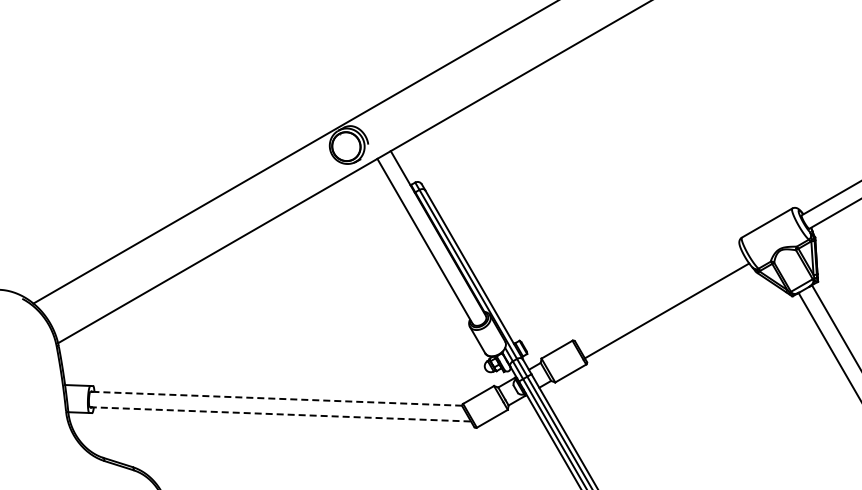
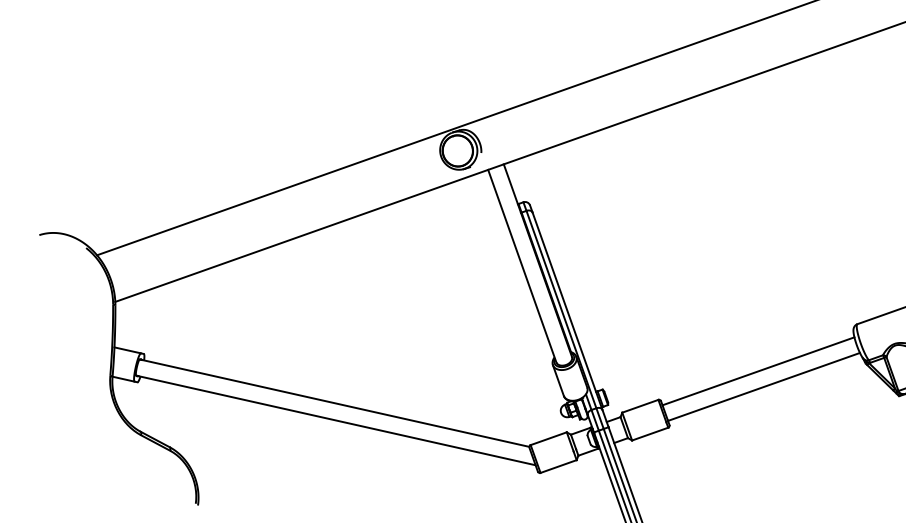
line: (659, 297) -> (758, 371), added
line: (275, 398) -> (333, 402), dashed -> solid
line: (280, 414) -> (335, 420), dashed -> solid

